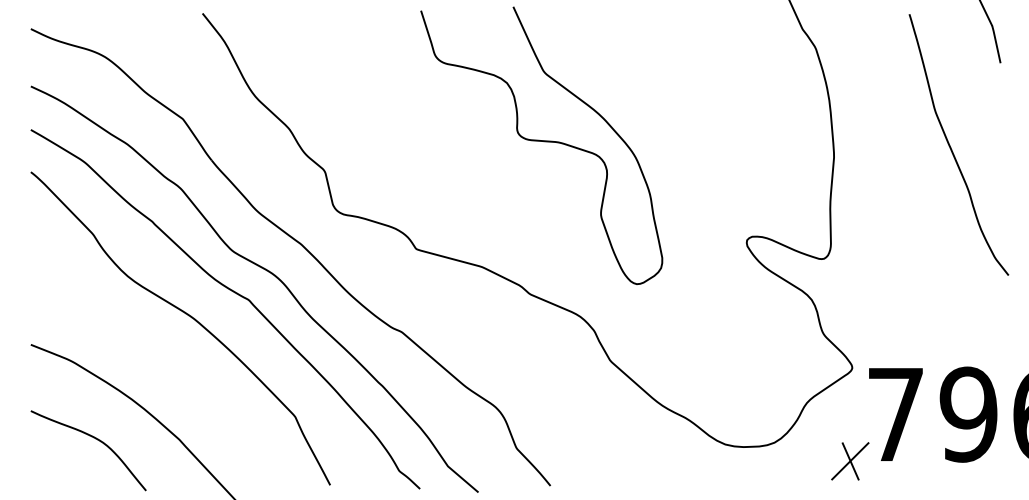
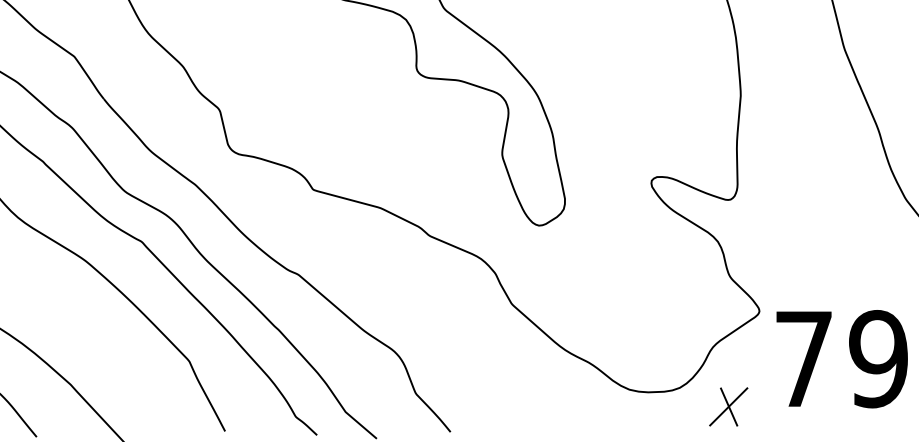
part: (850, 461) -> (728, 407), moved

